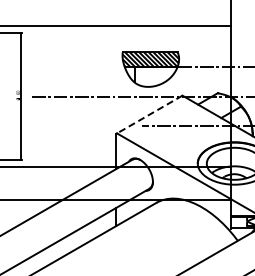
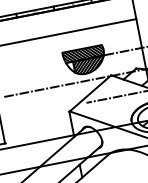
hatch: (155, 76) -> (89, 65), added
line: (149, 114) -> (90, 93), dashed -> solid

